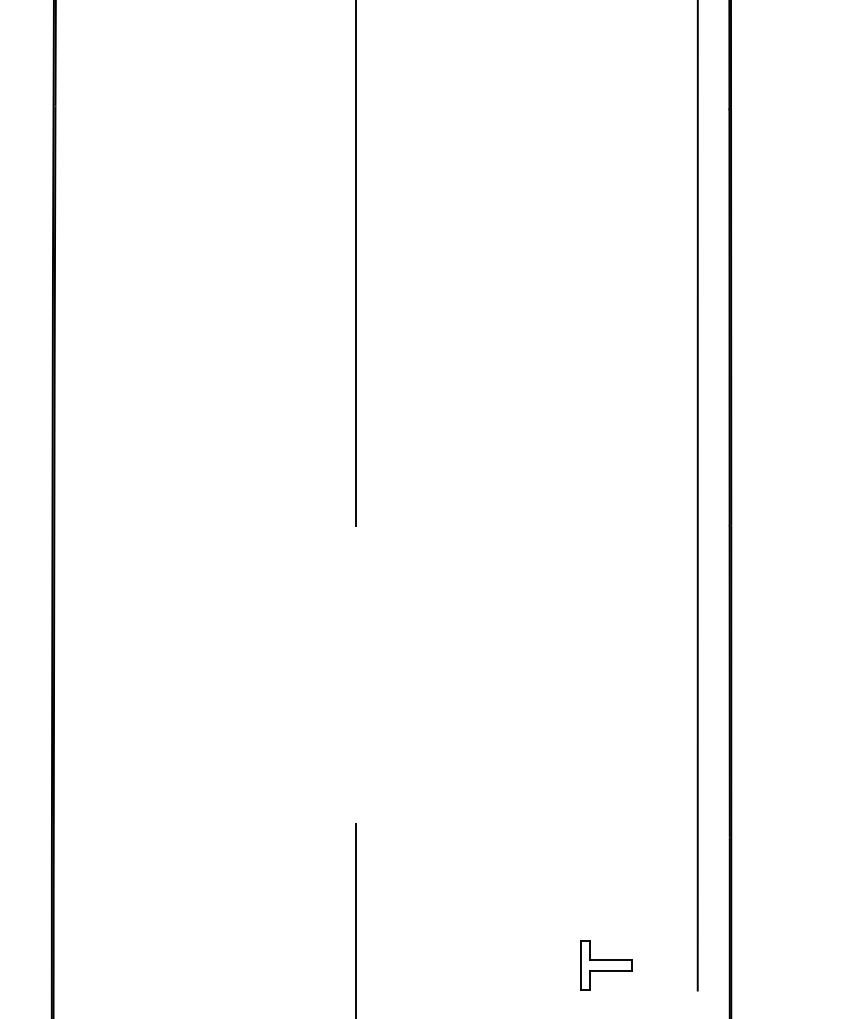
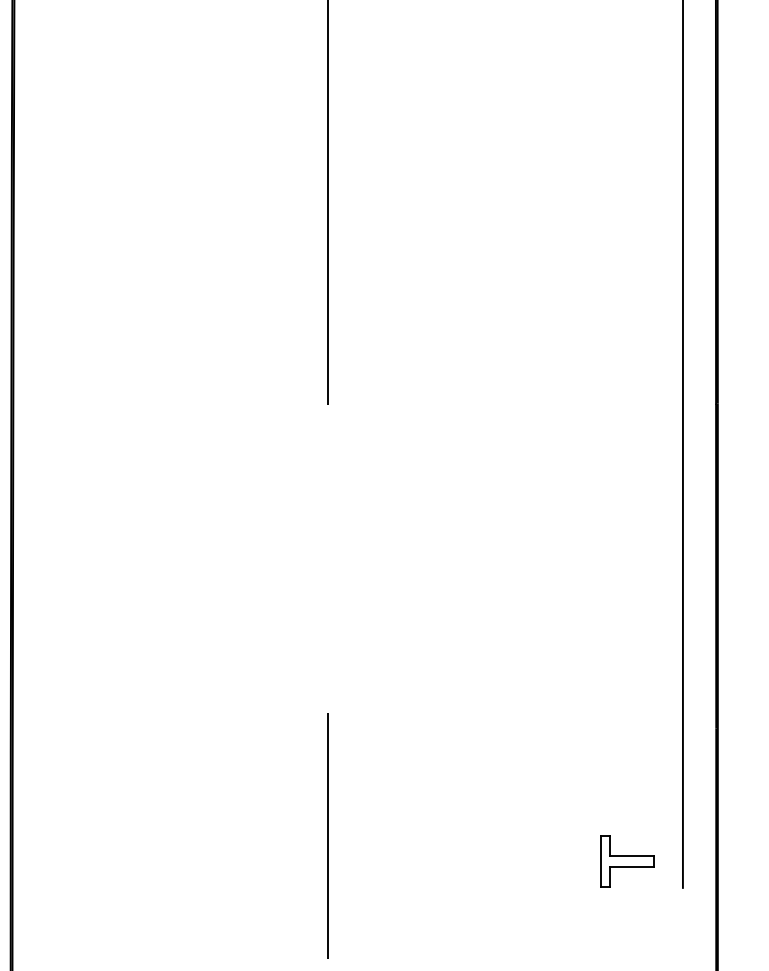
part: (606, 965) -> (627, 861), moved

